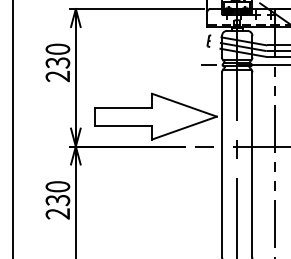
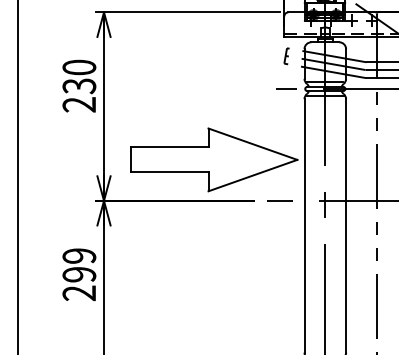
text: (57, 193) -> (79, 265), 230 -> 299

